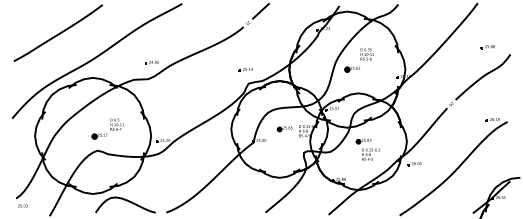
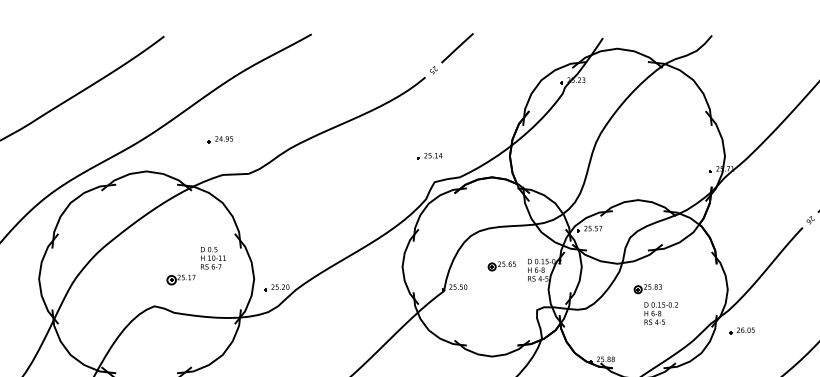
part: (358, 60) -> (638, 139), removed
part: (151, 62) -> (219, 139), moved
part: (107, 128) -> (195, 265), moved

